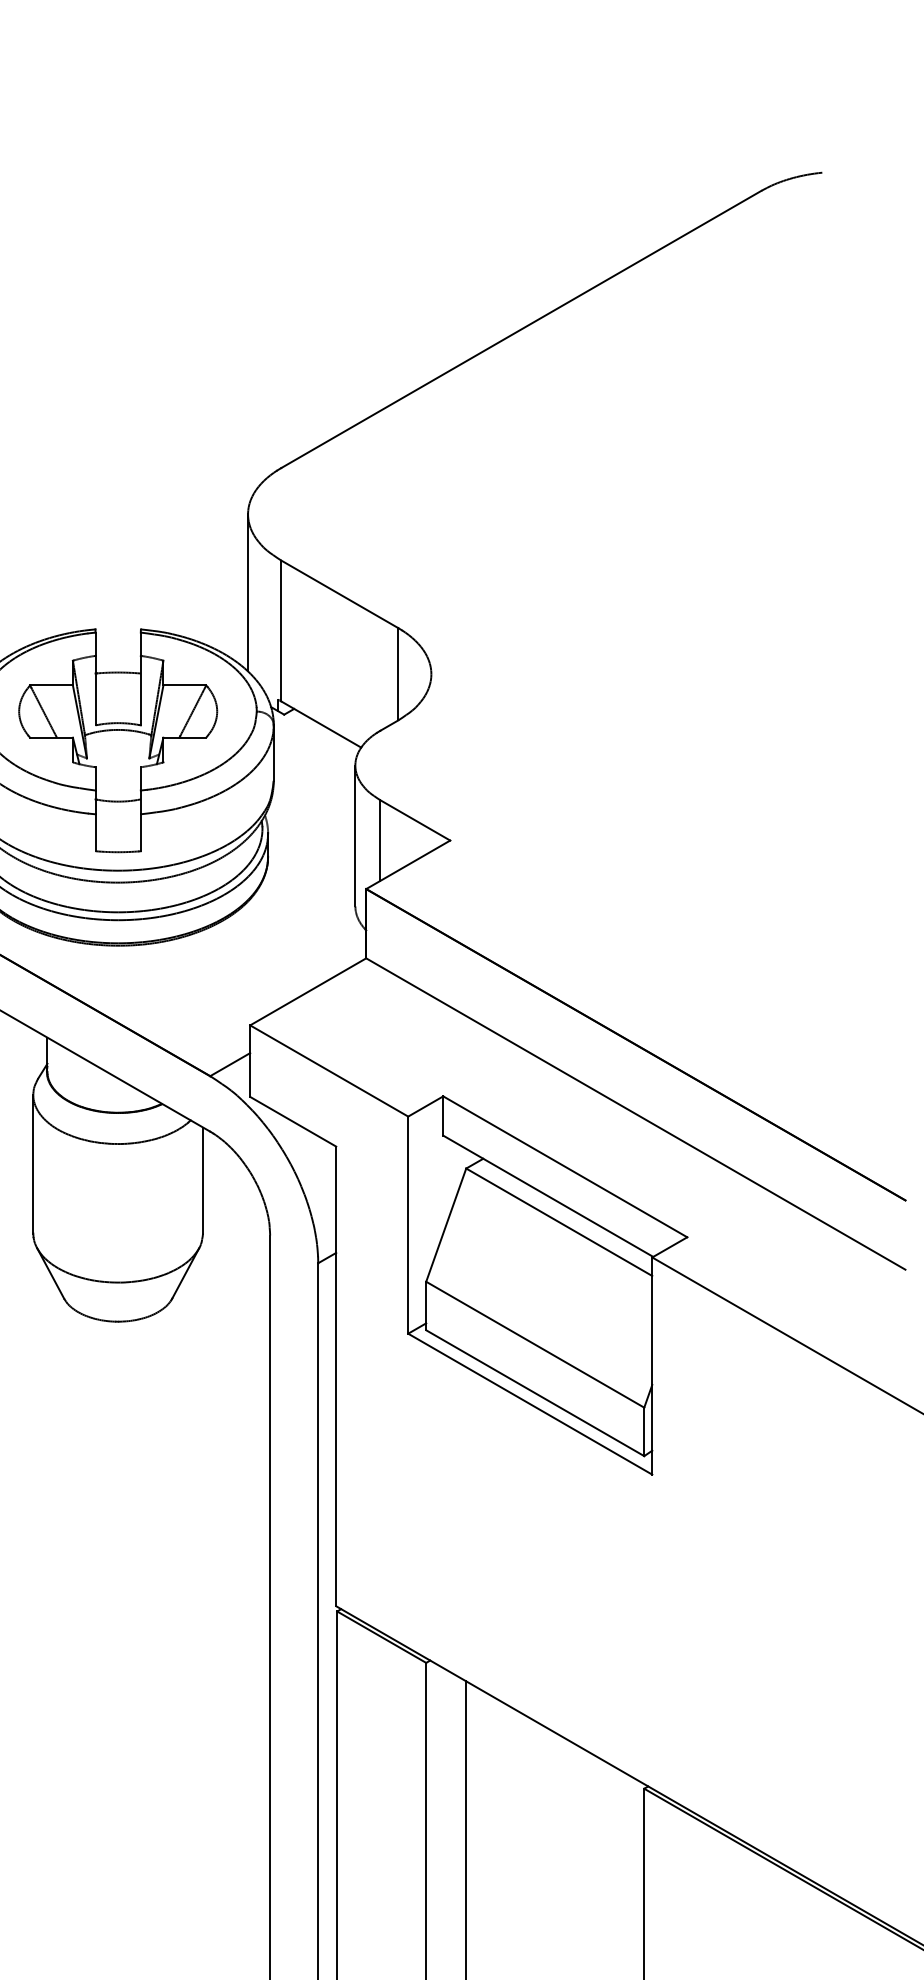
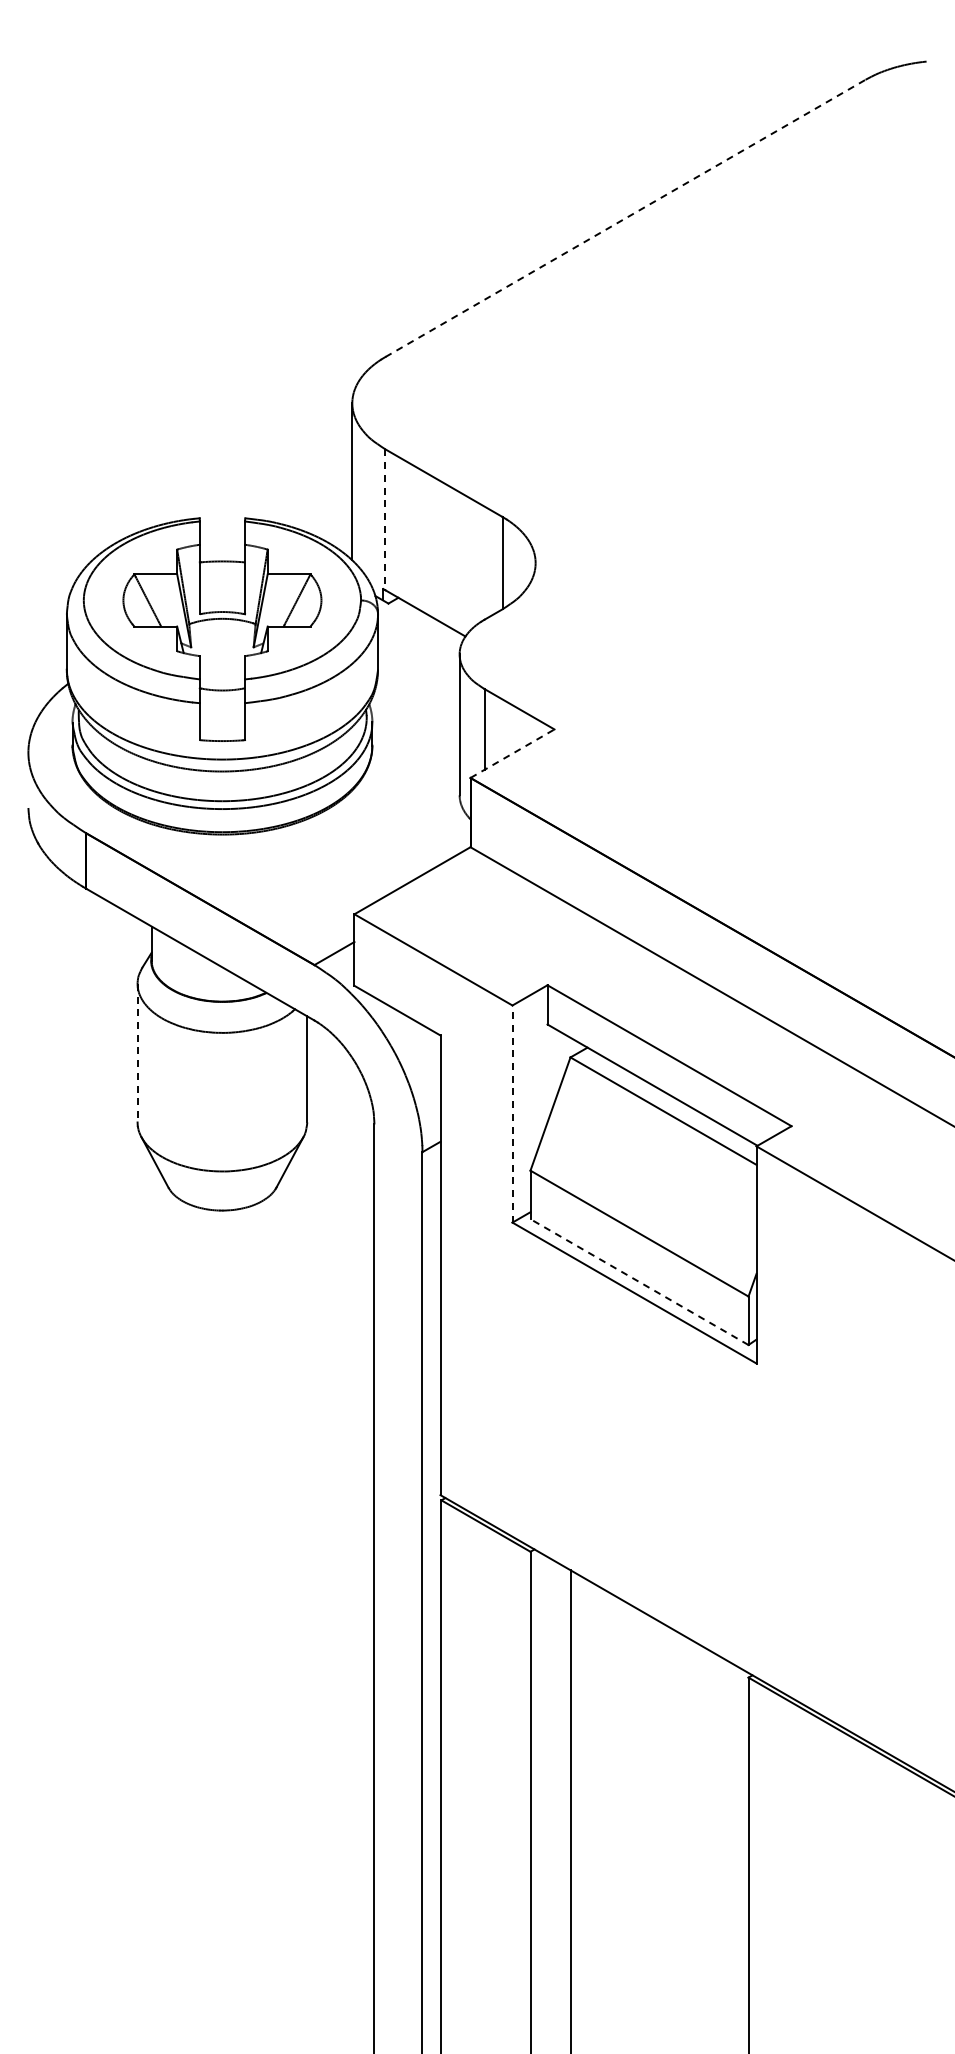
line: (521, 329) -> (625, 218), solid -> dashed
line: (281, 631) -> (385, 520), solid -> dashed
line: (408, 864) -> (512, 753), solid -> dashed
line: (33, 1164) -> (137, 1053), solid -> dashed
line: (408, 1225) -> (512, 1114), solid -> dashed
line: (535, 1393) -> (639, 1282), solid -> dashed

